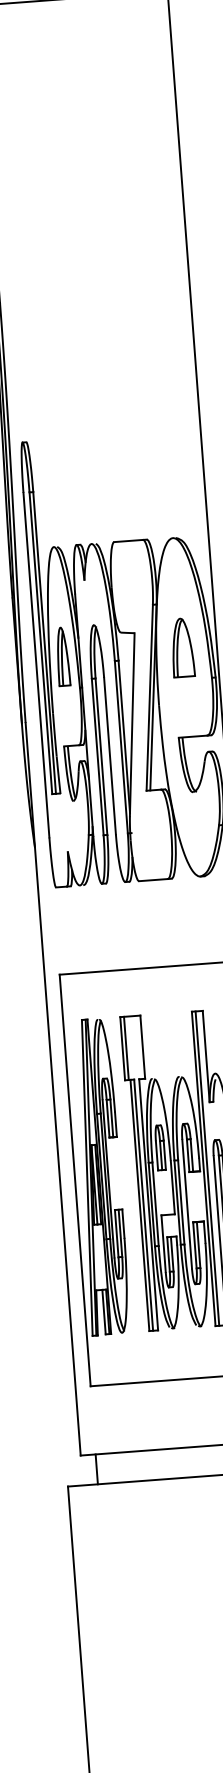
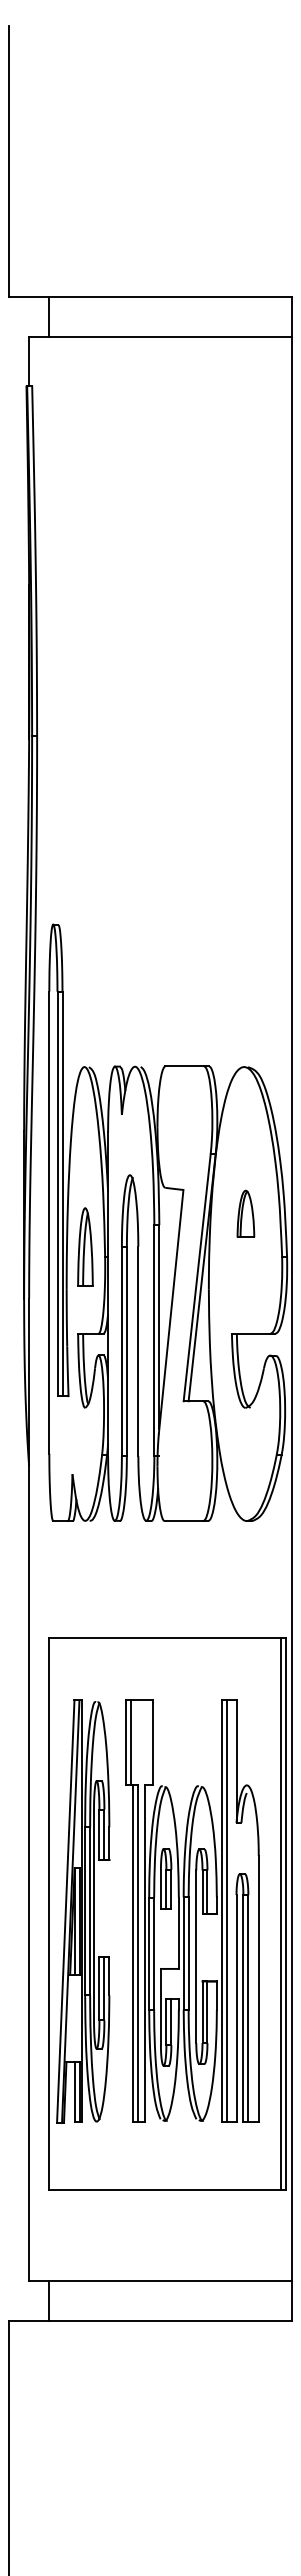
part: (182, 647) -> (245, 1213), size x0.6
part: (62, 656) -> (85, 1246), moved

